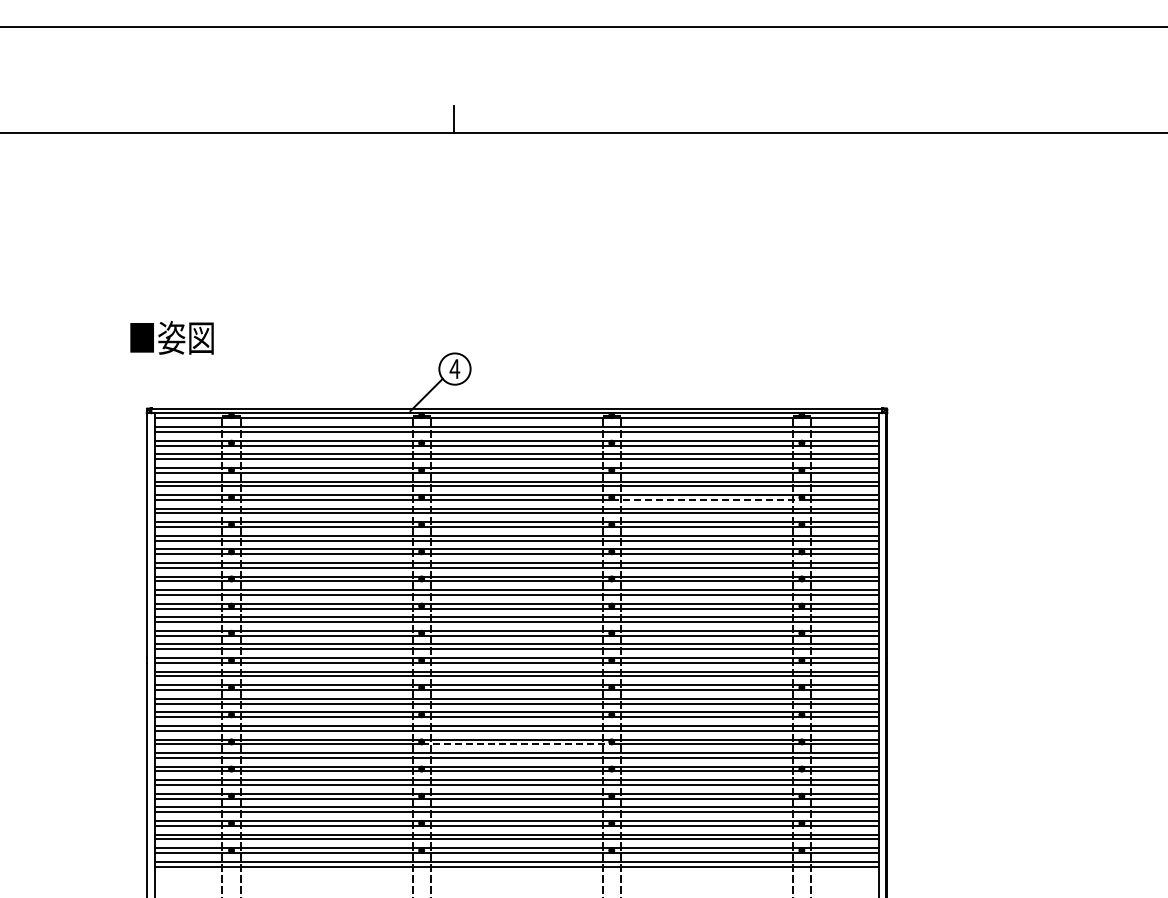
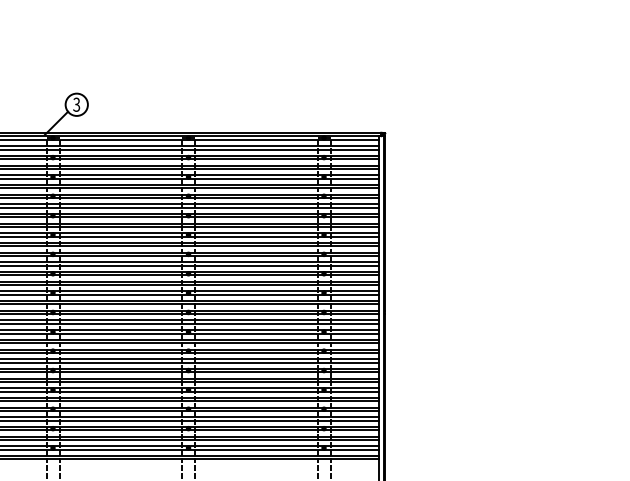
text: (454, 369) -> (76, 105), 4 -> 3
line: (707, 499) -> (256, 197), dashed -> solid
line: (517, 744) -> (121, 372), dashed -> solid

